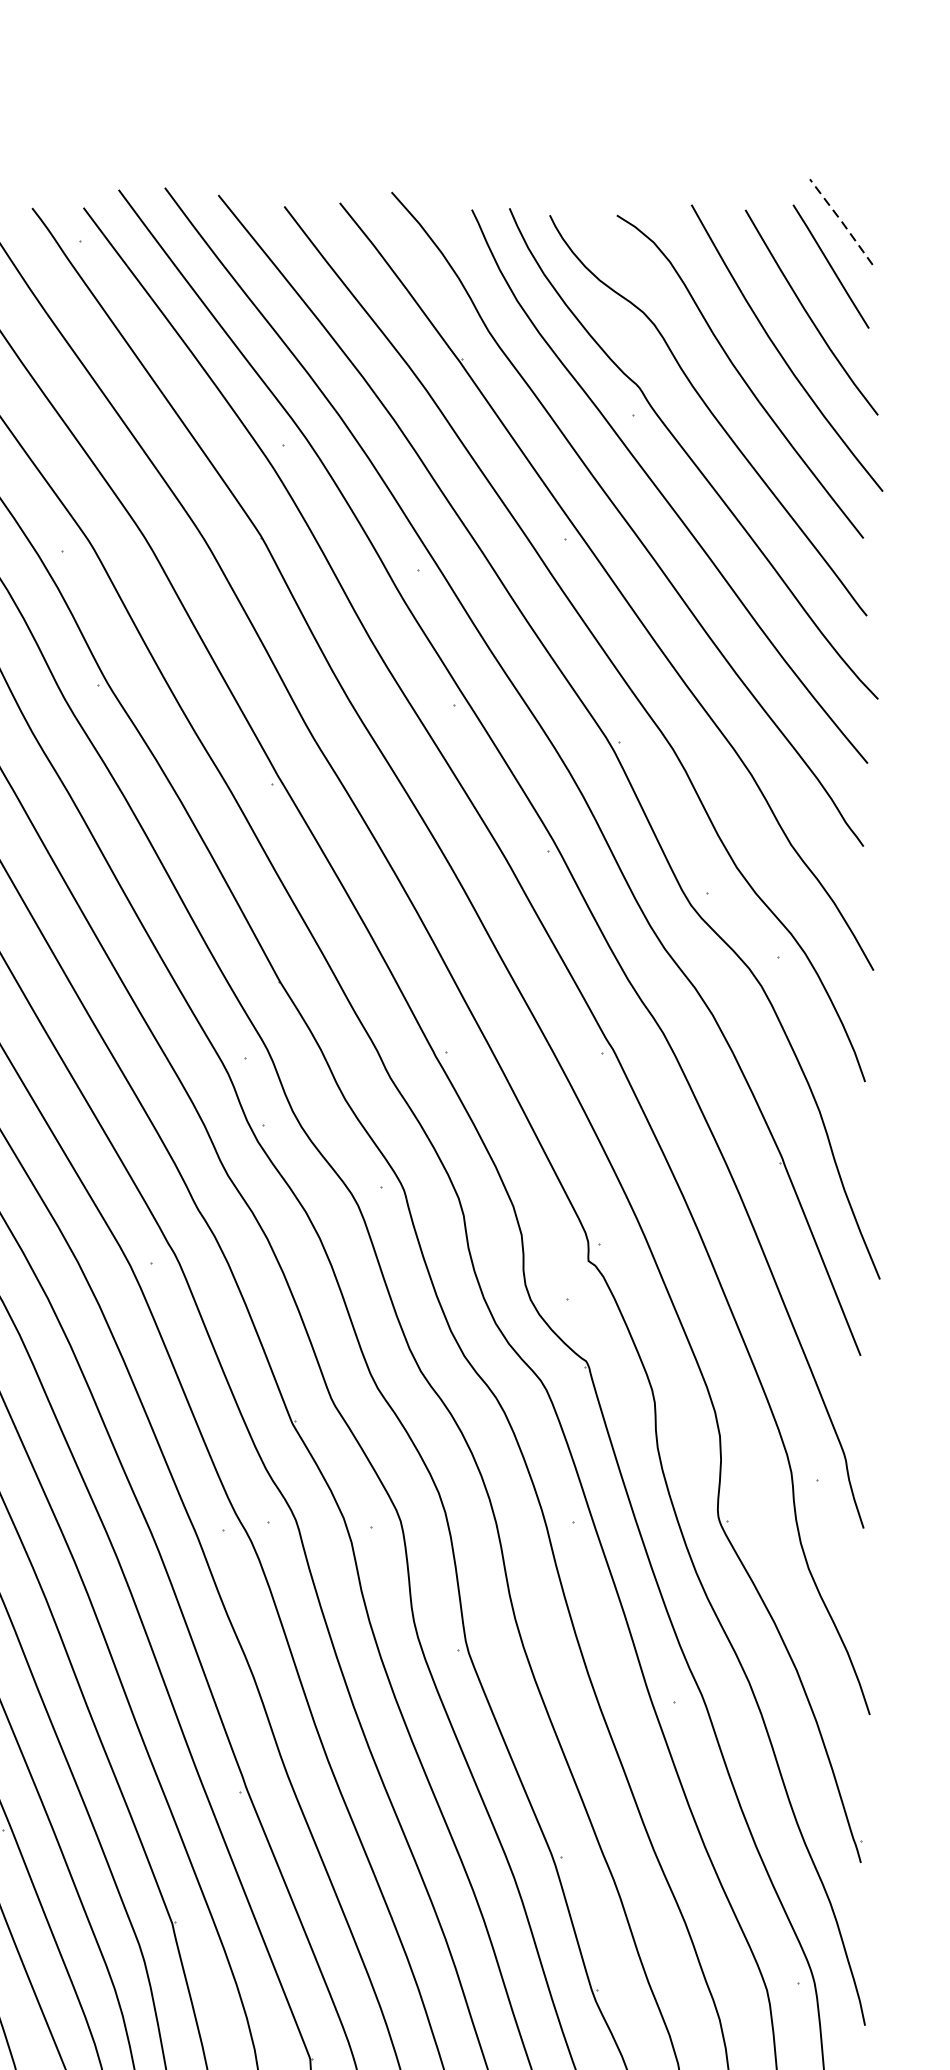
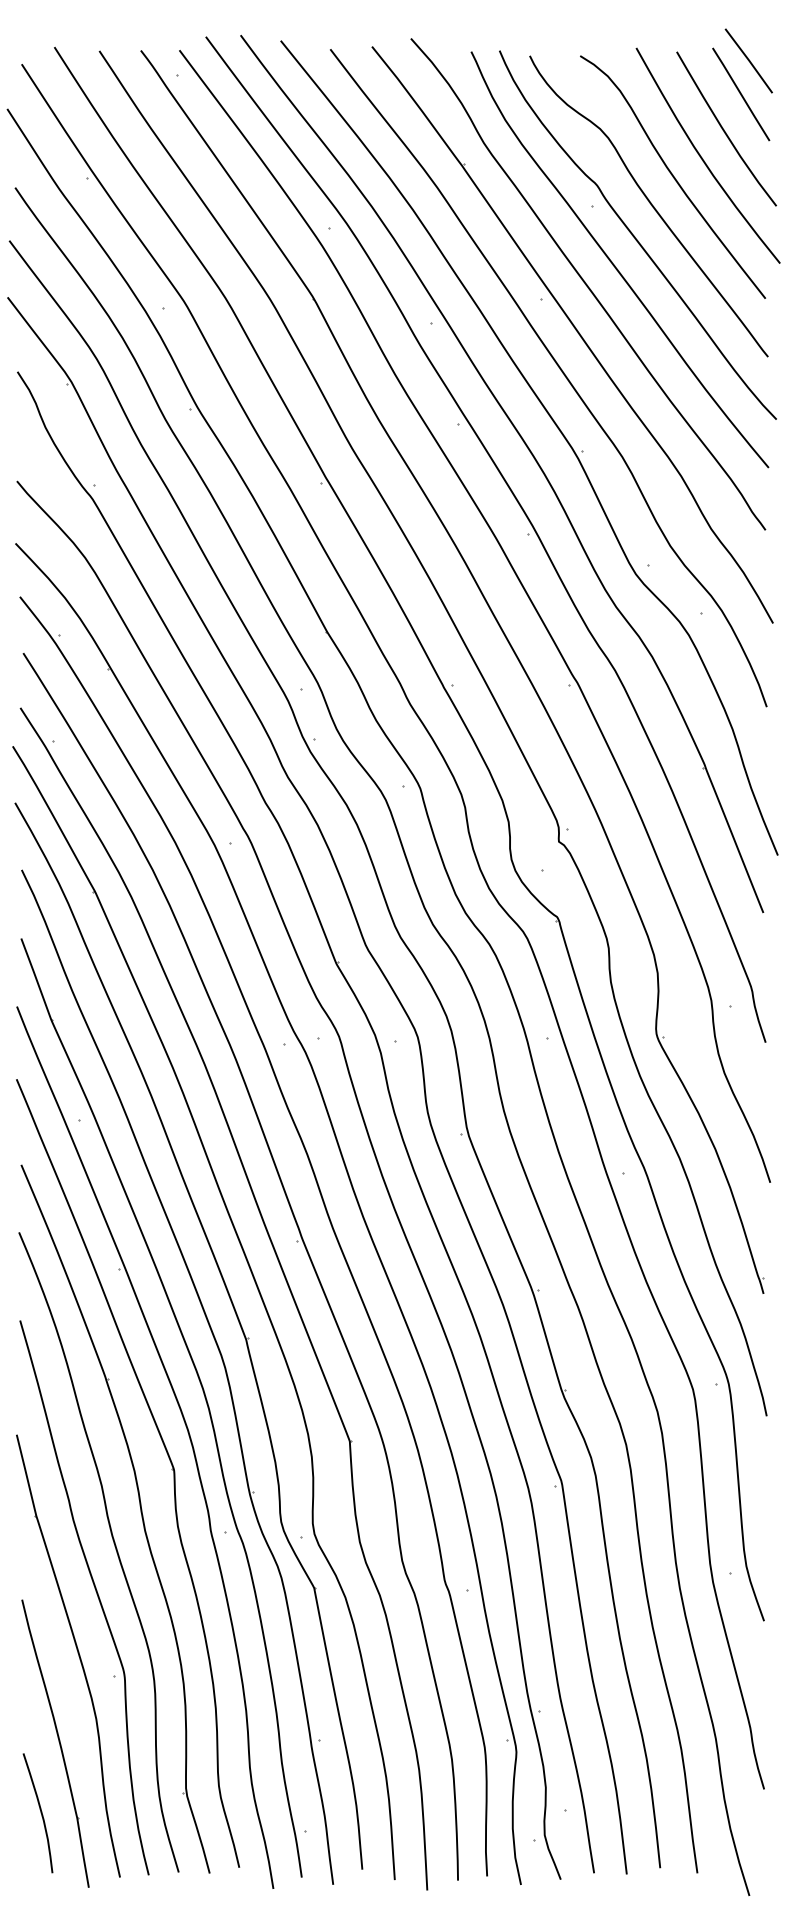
line: (842, 221) -> (749, 60), dashed -> solid

